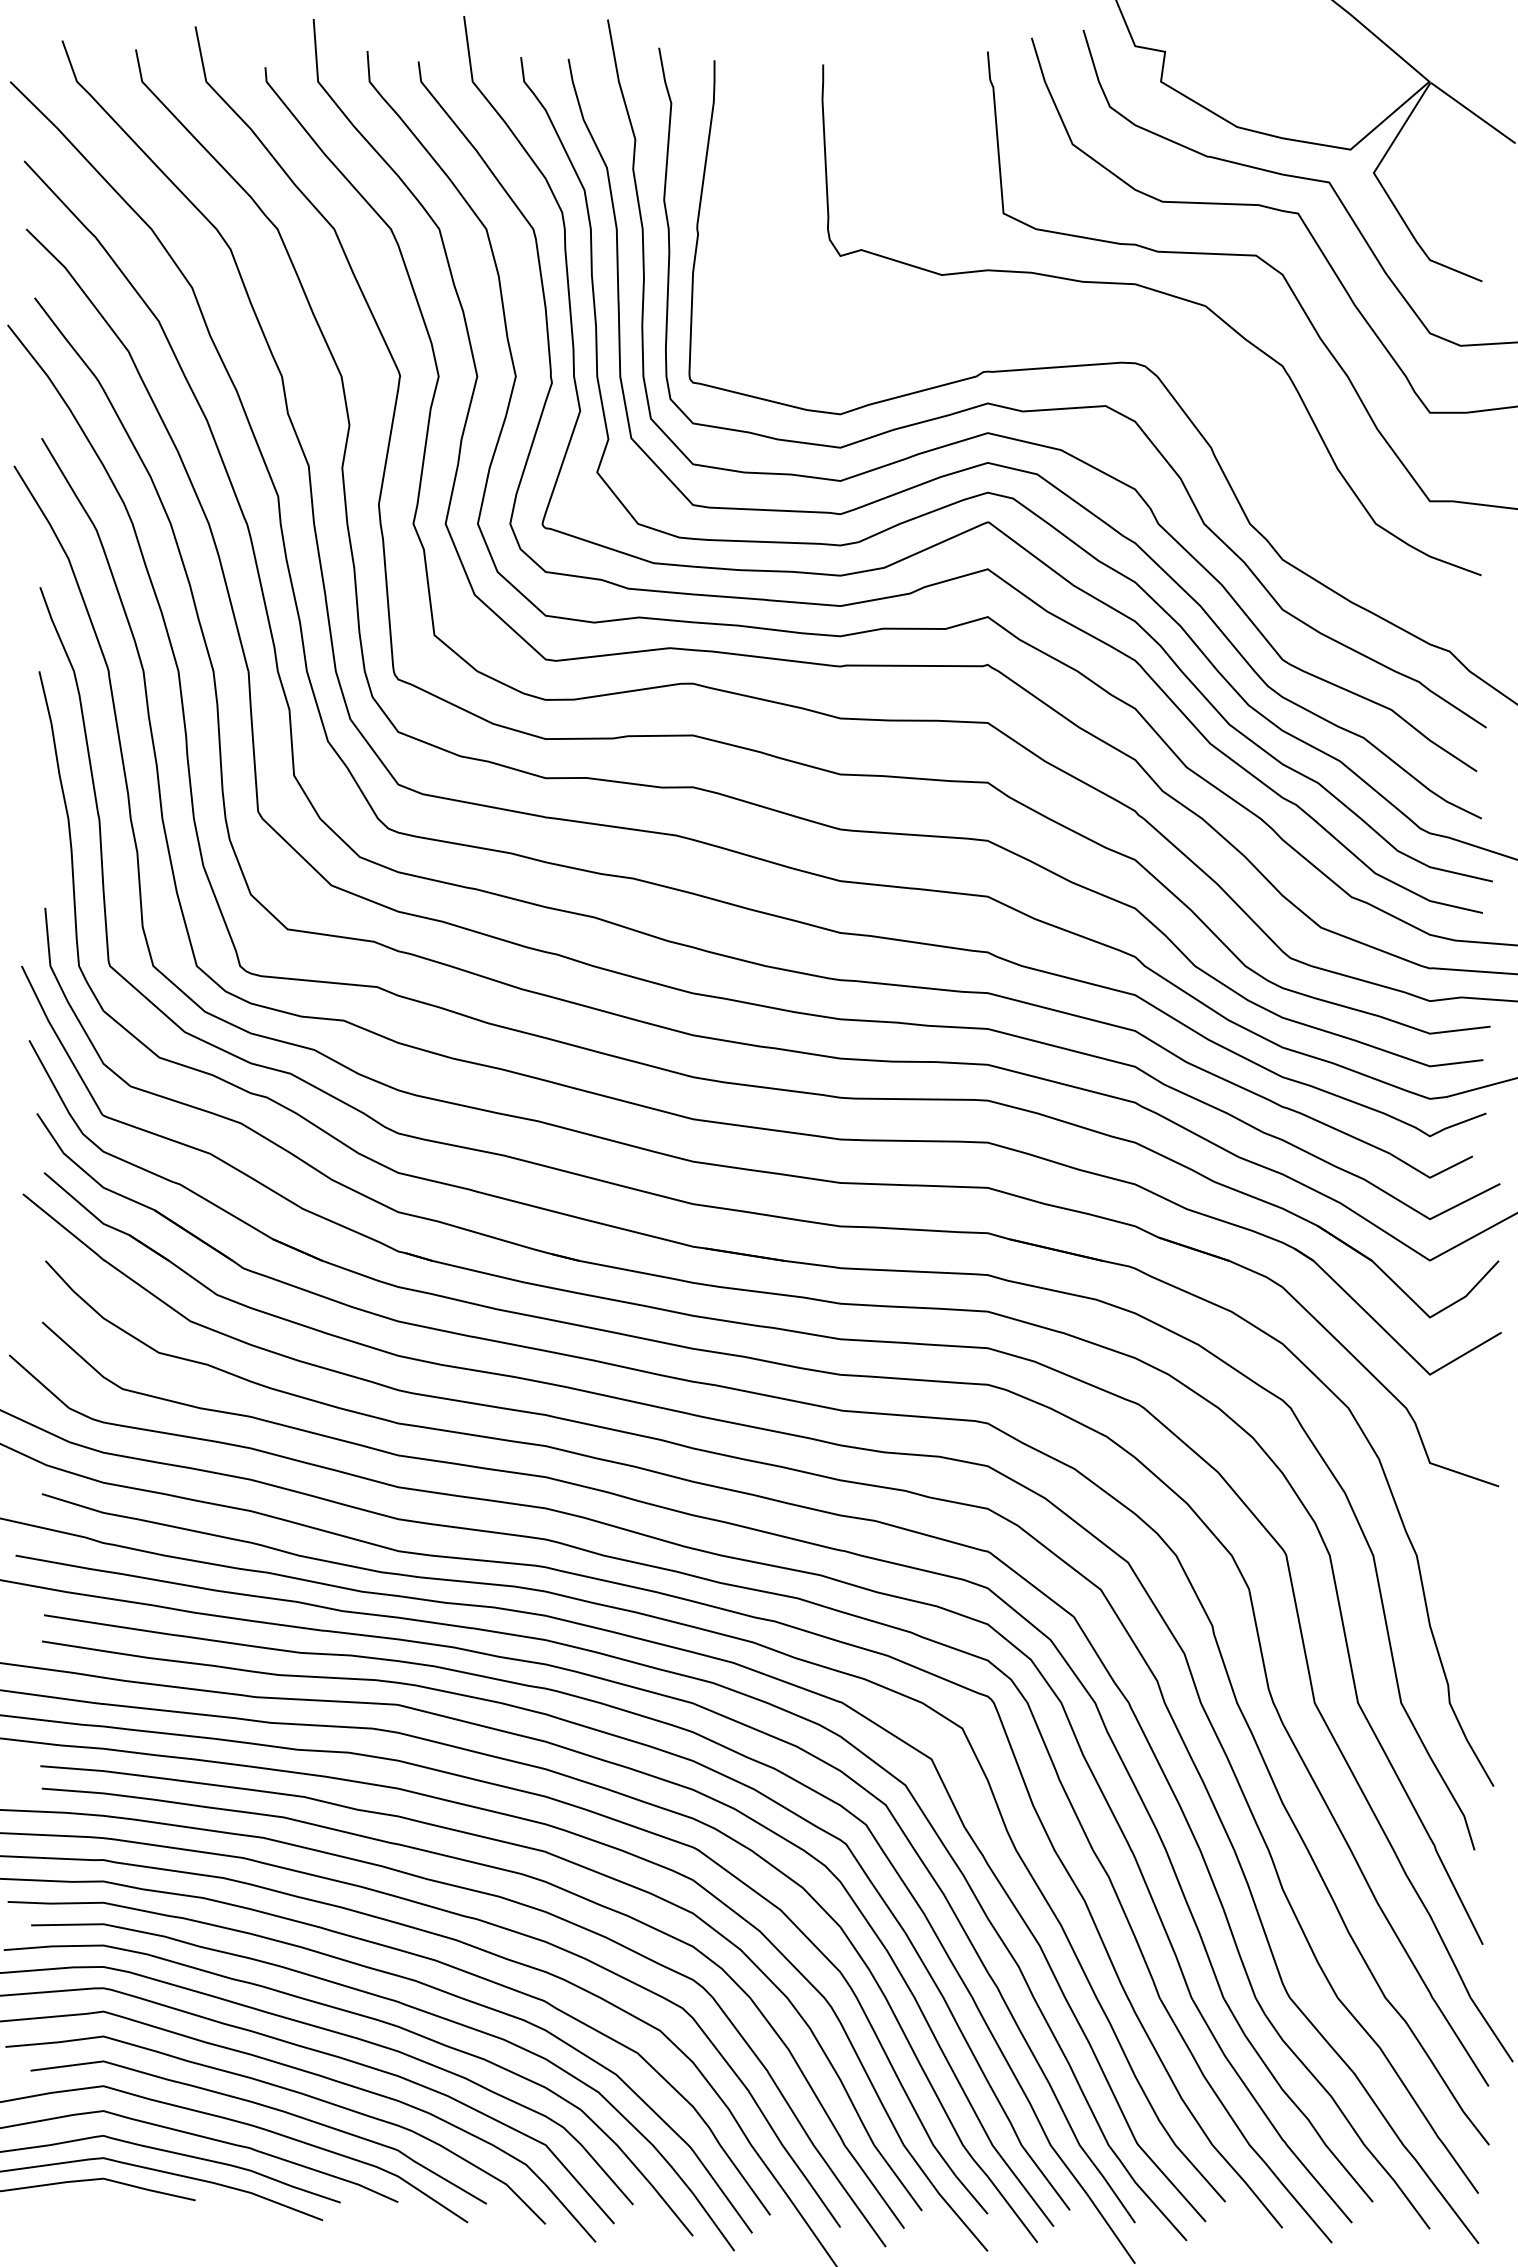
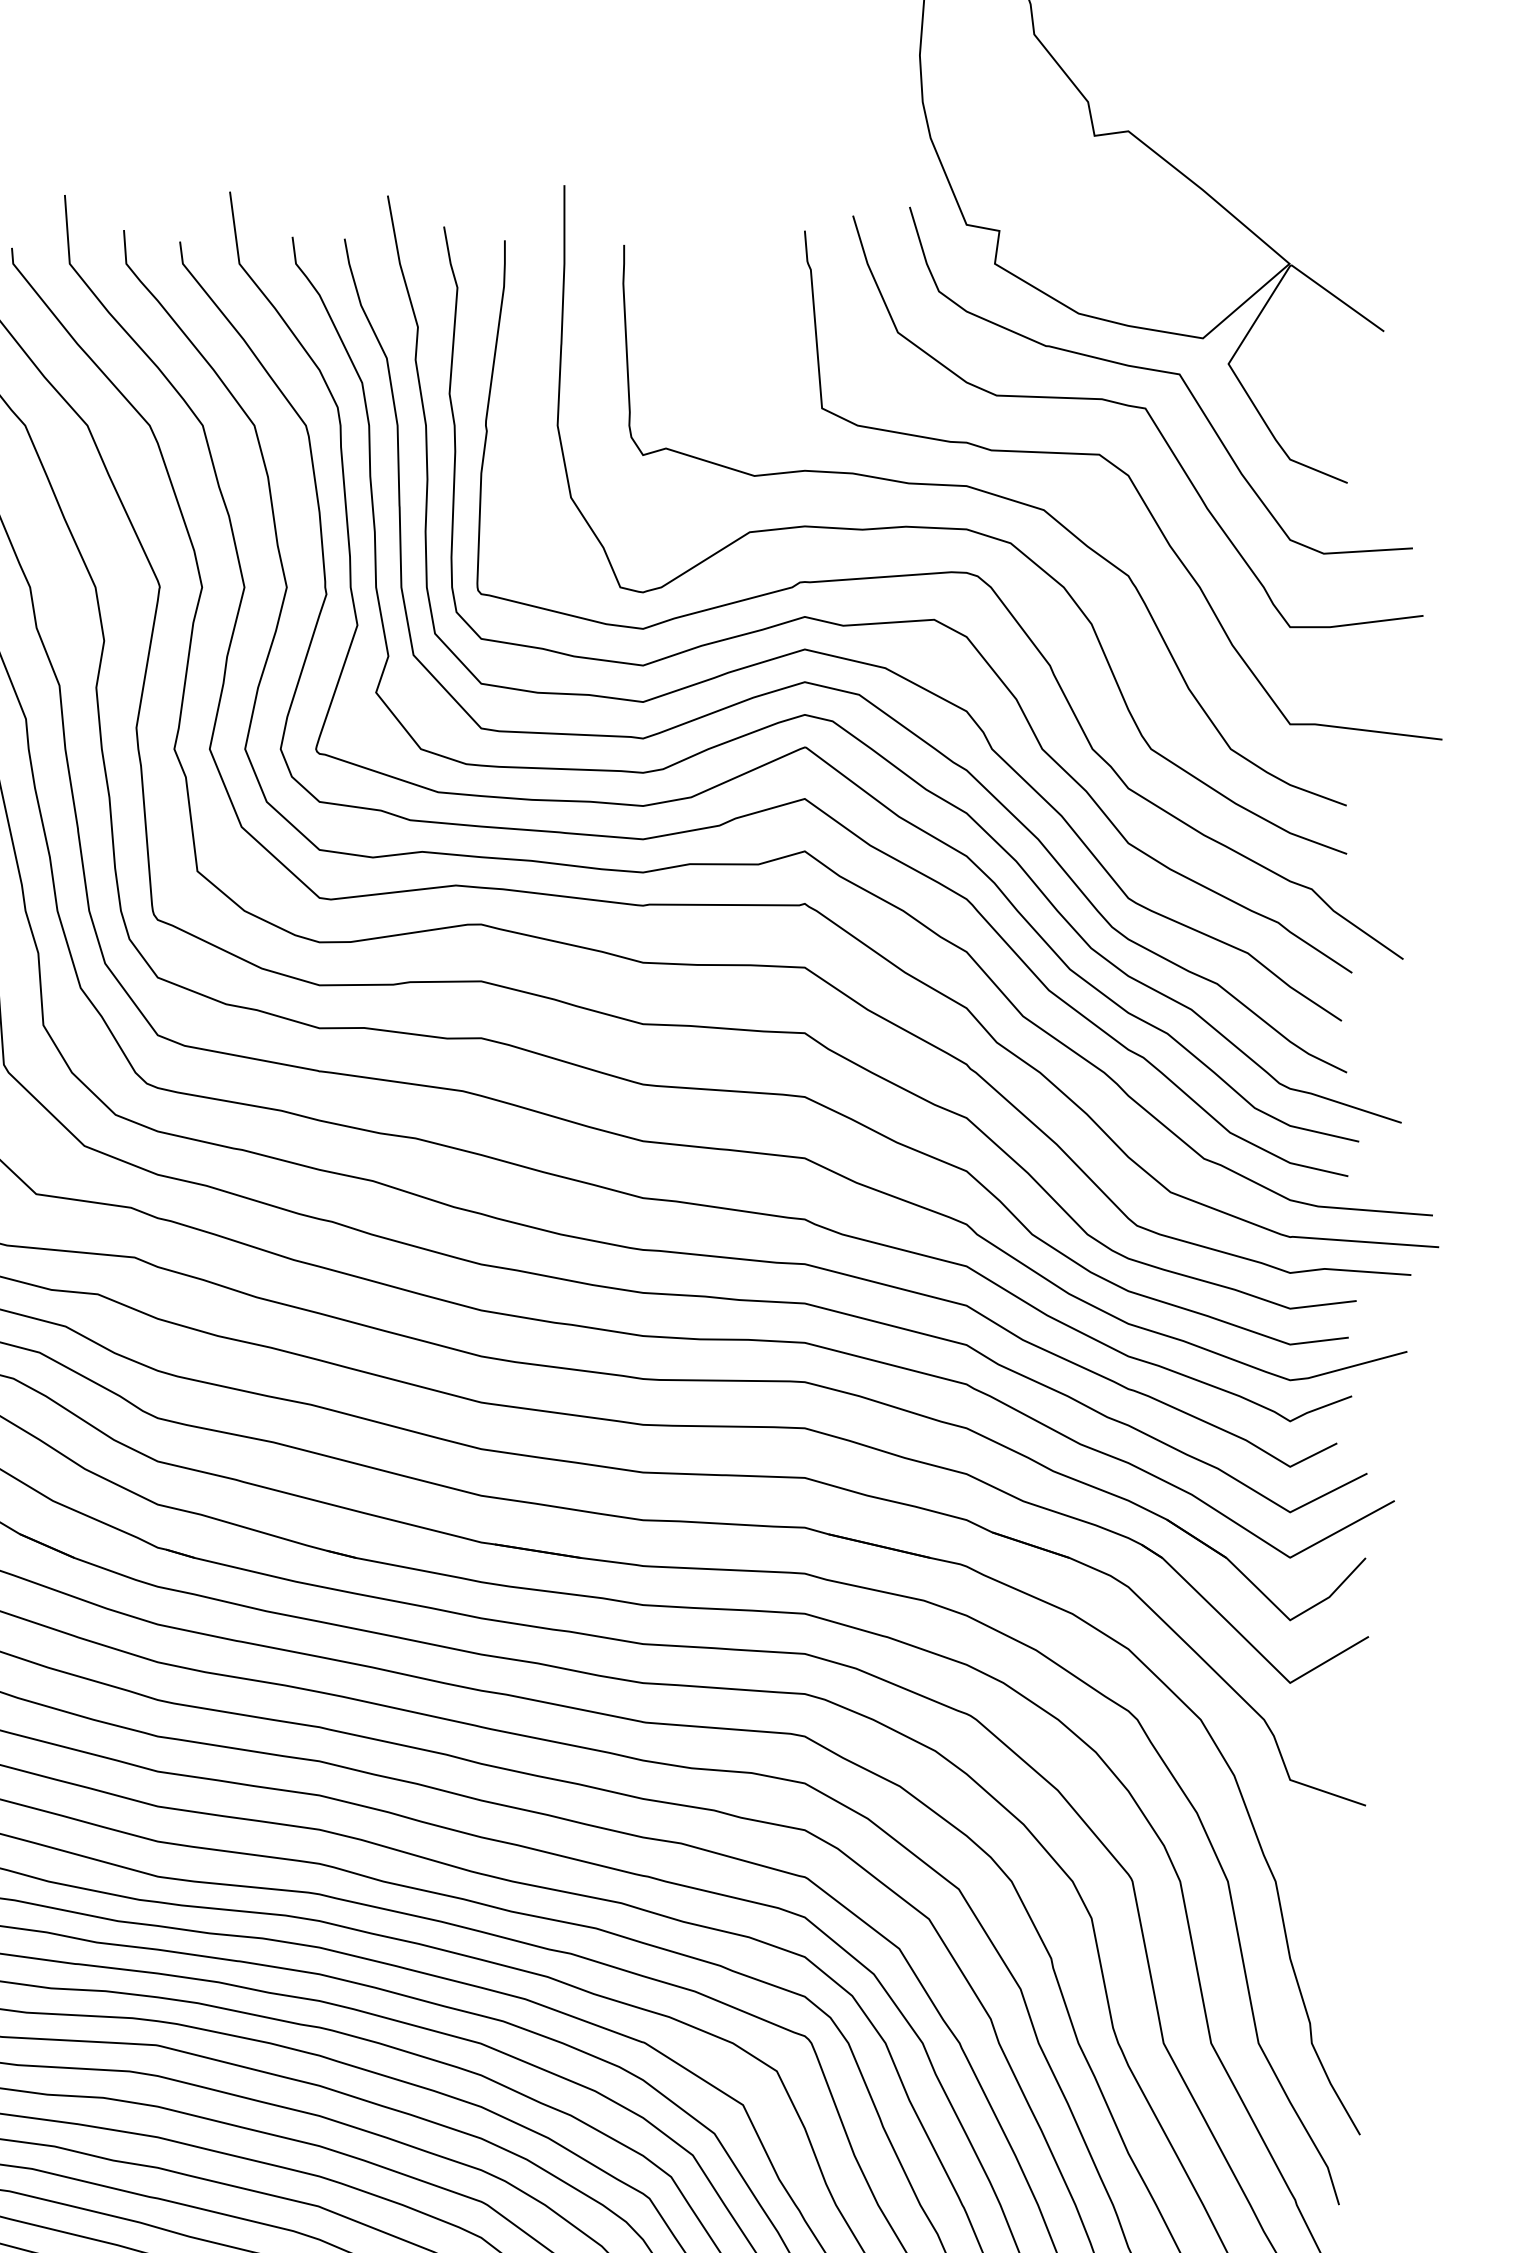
curve: (1121, 322) -> (951, 528), added

